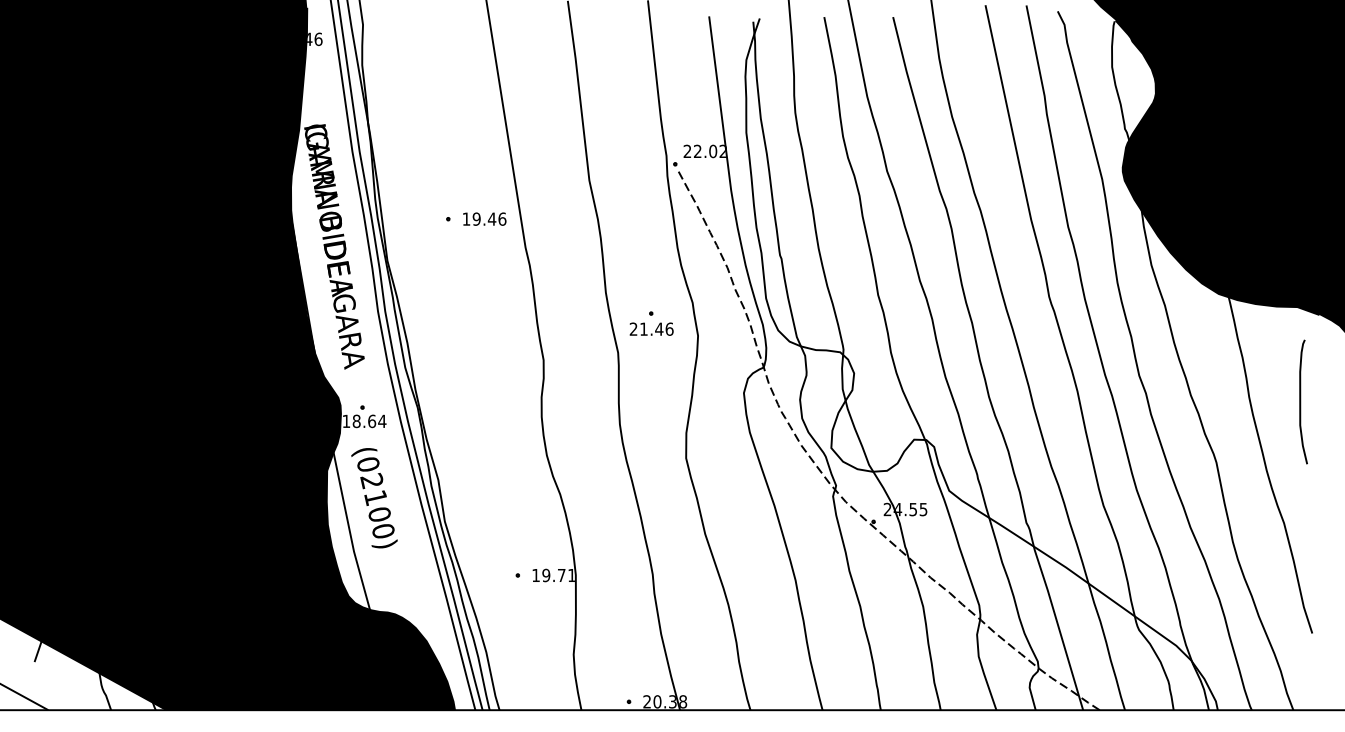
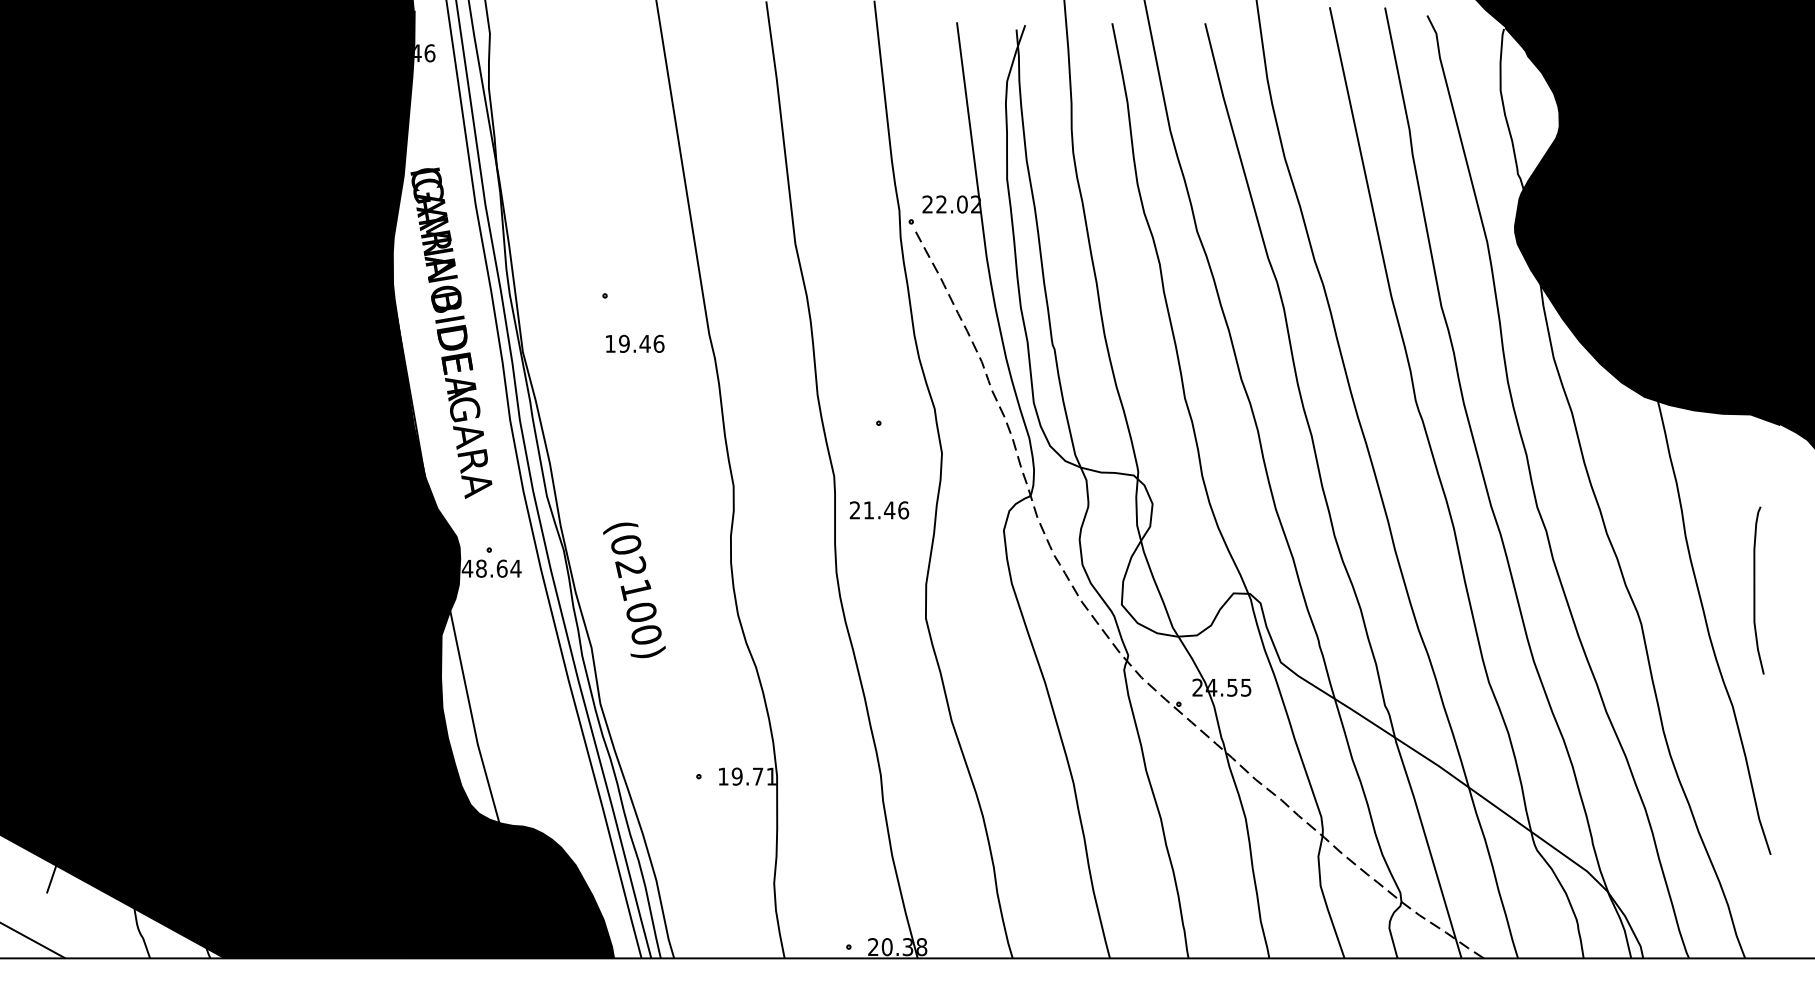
text: (484, 218) -> (635, 343), moved
text: (651, 329) -> (879, 510), moved
curve: (1301, 401) -> (1755, 590), moved
text: (346, 421) -> (467, 568), 18.64 -> 48.64
text: (374, 498) -> (634, 590), moved

